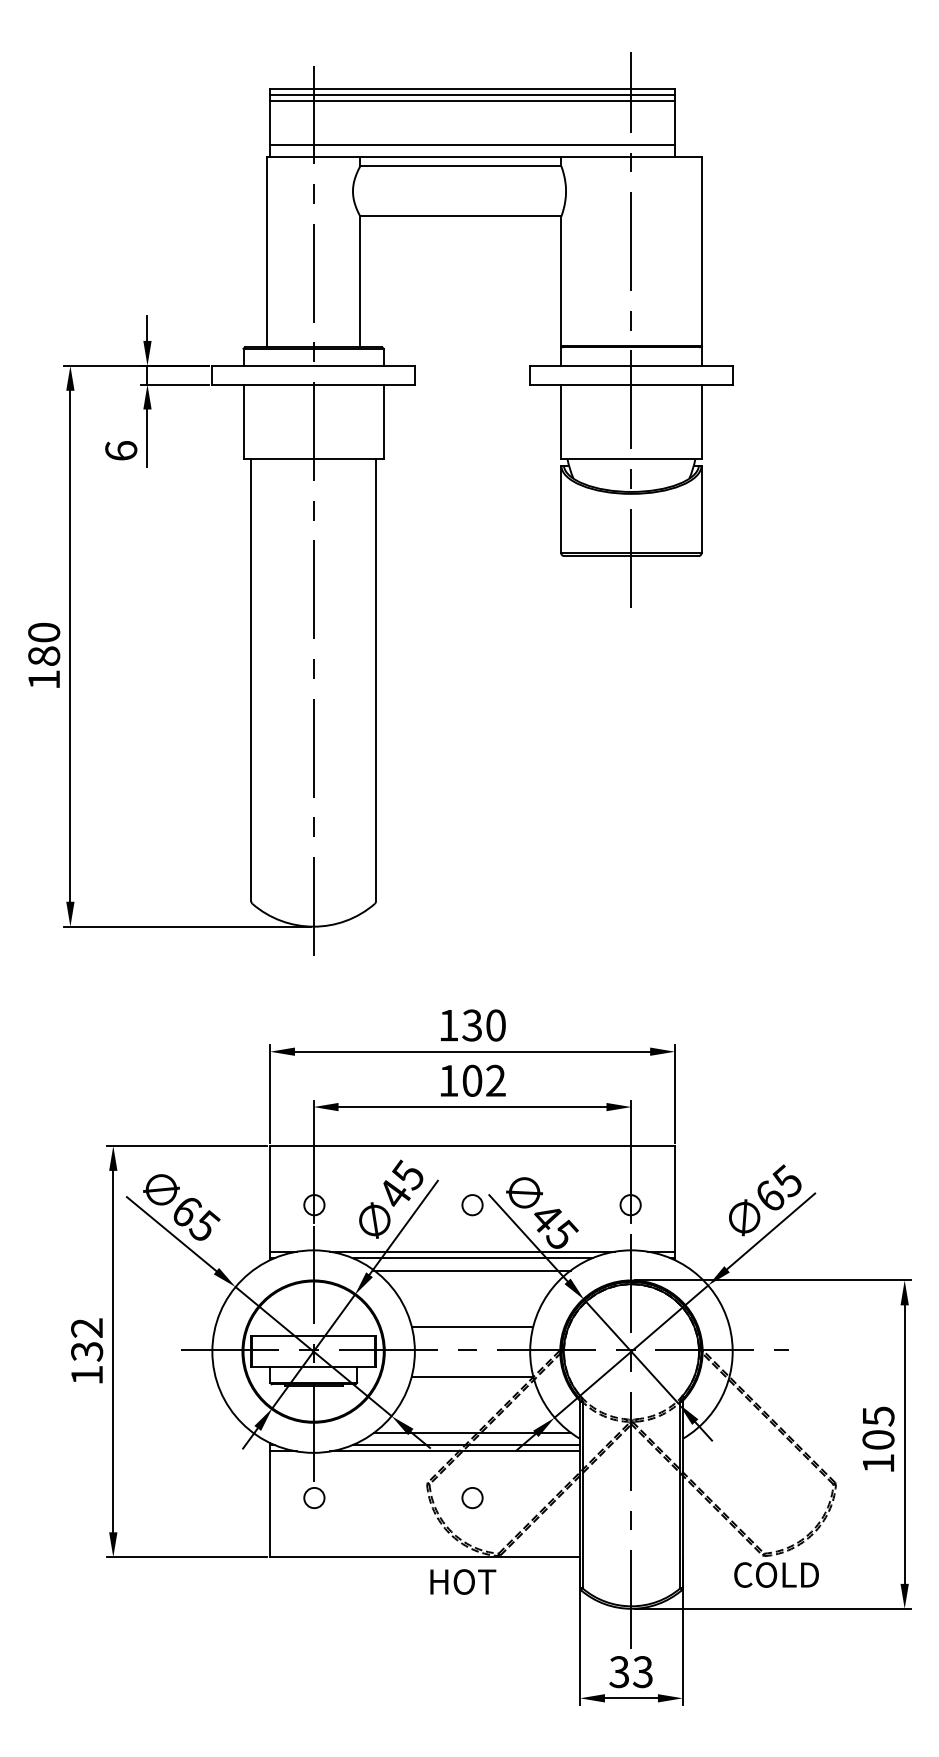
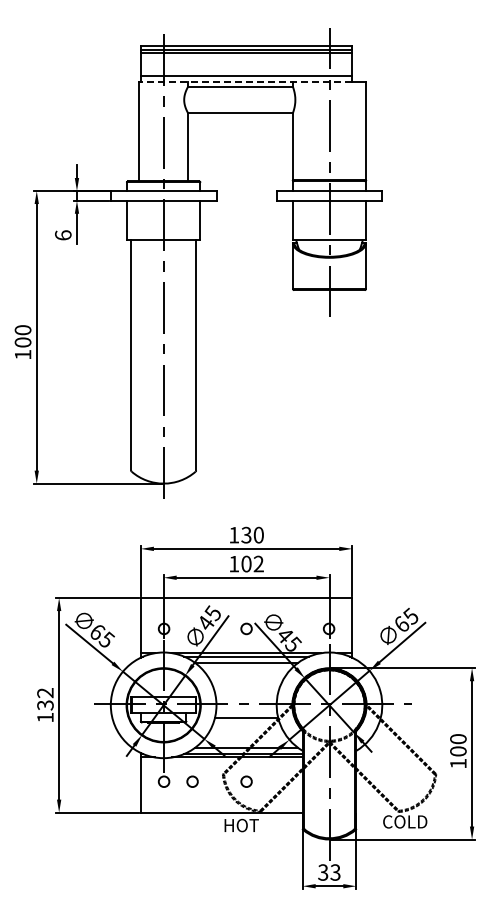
line: (472, 157) -> (246, 82), solid -> dashed
text: (44, 656) -> (23, 342), 180 -> 100
line: (472, 1326) -> (246, 692), removed
text: (878, 1417) -> (458, 739), 105 -> 100
circle: (368, 1497) -> (192, 781), added

